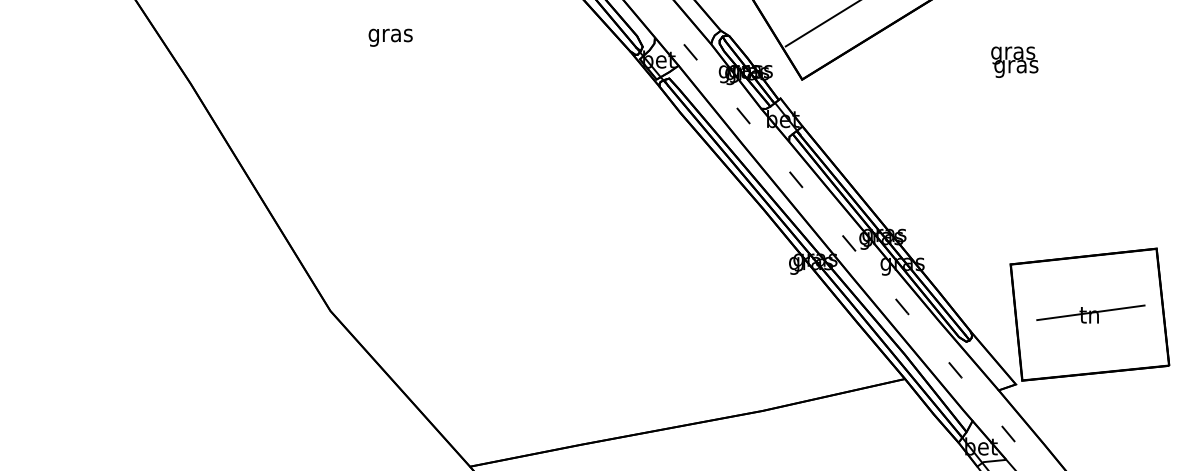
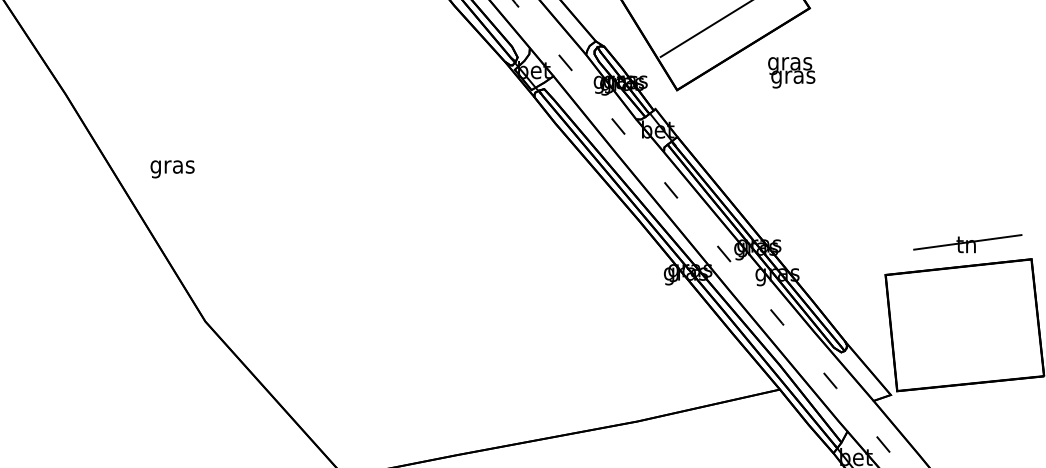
text: (390, 37) -> (172, 169), moved
text: (1014, 61) -> (791, 72), moved
part: (1090, 313) -> (967, 243), moved

